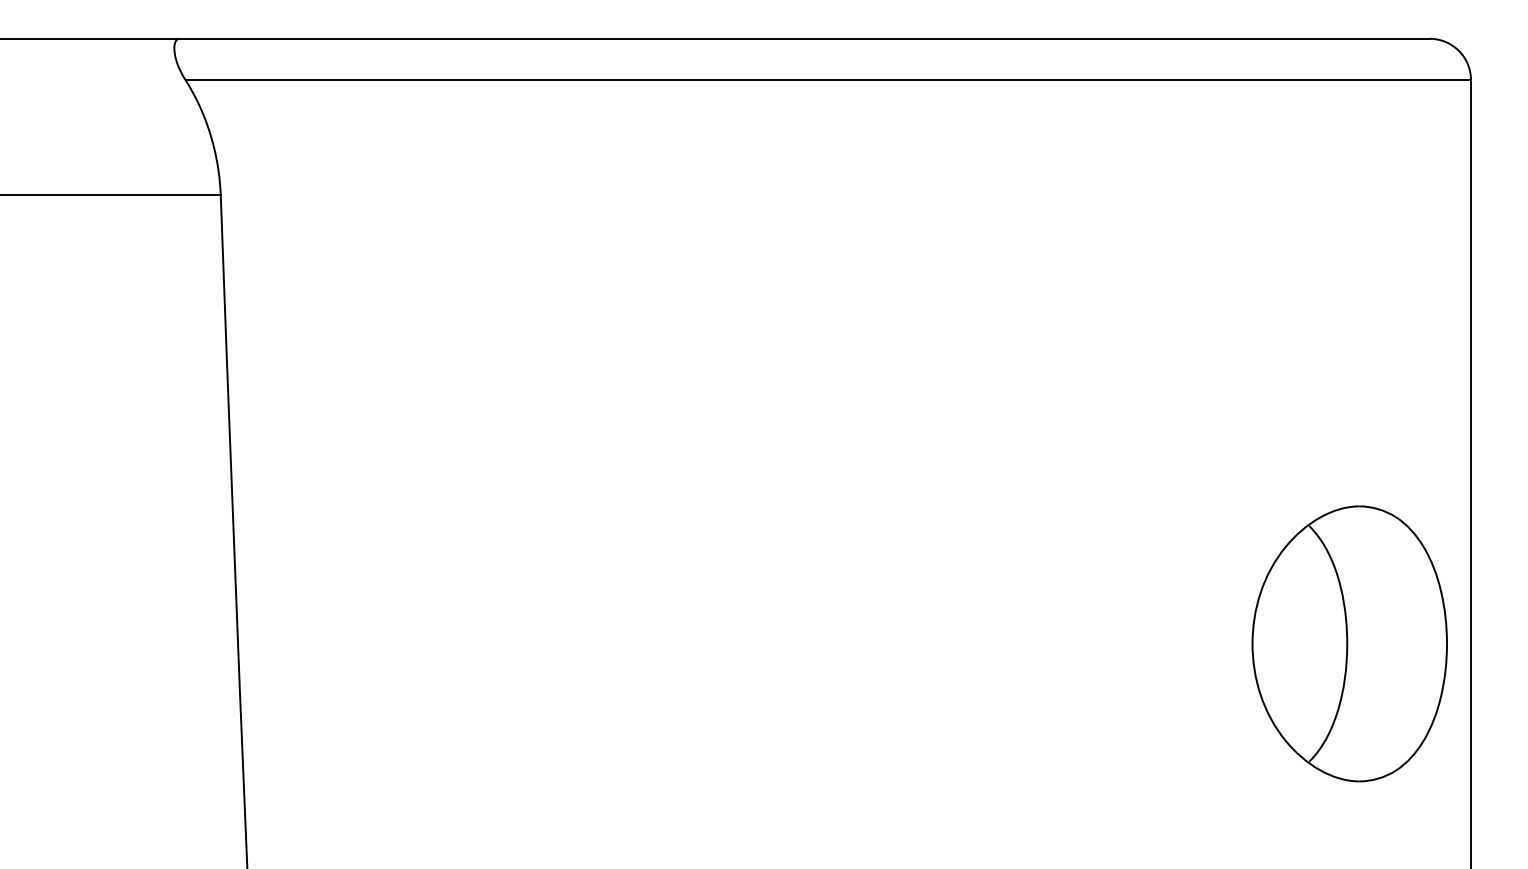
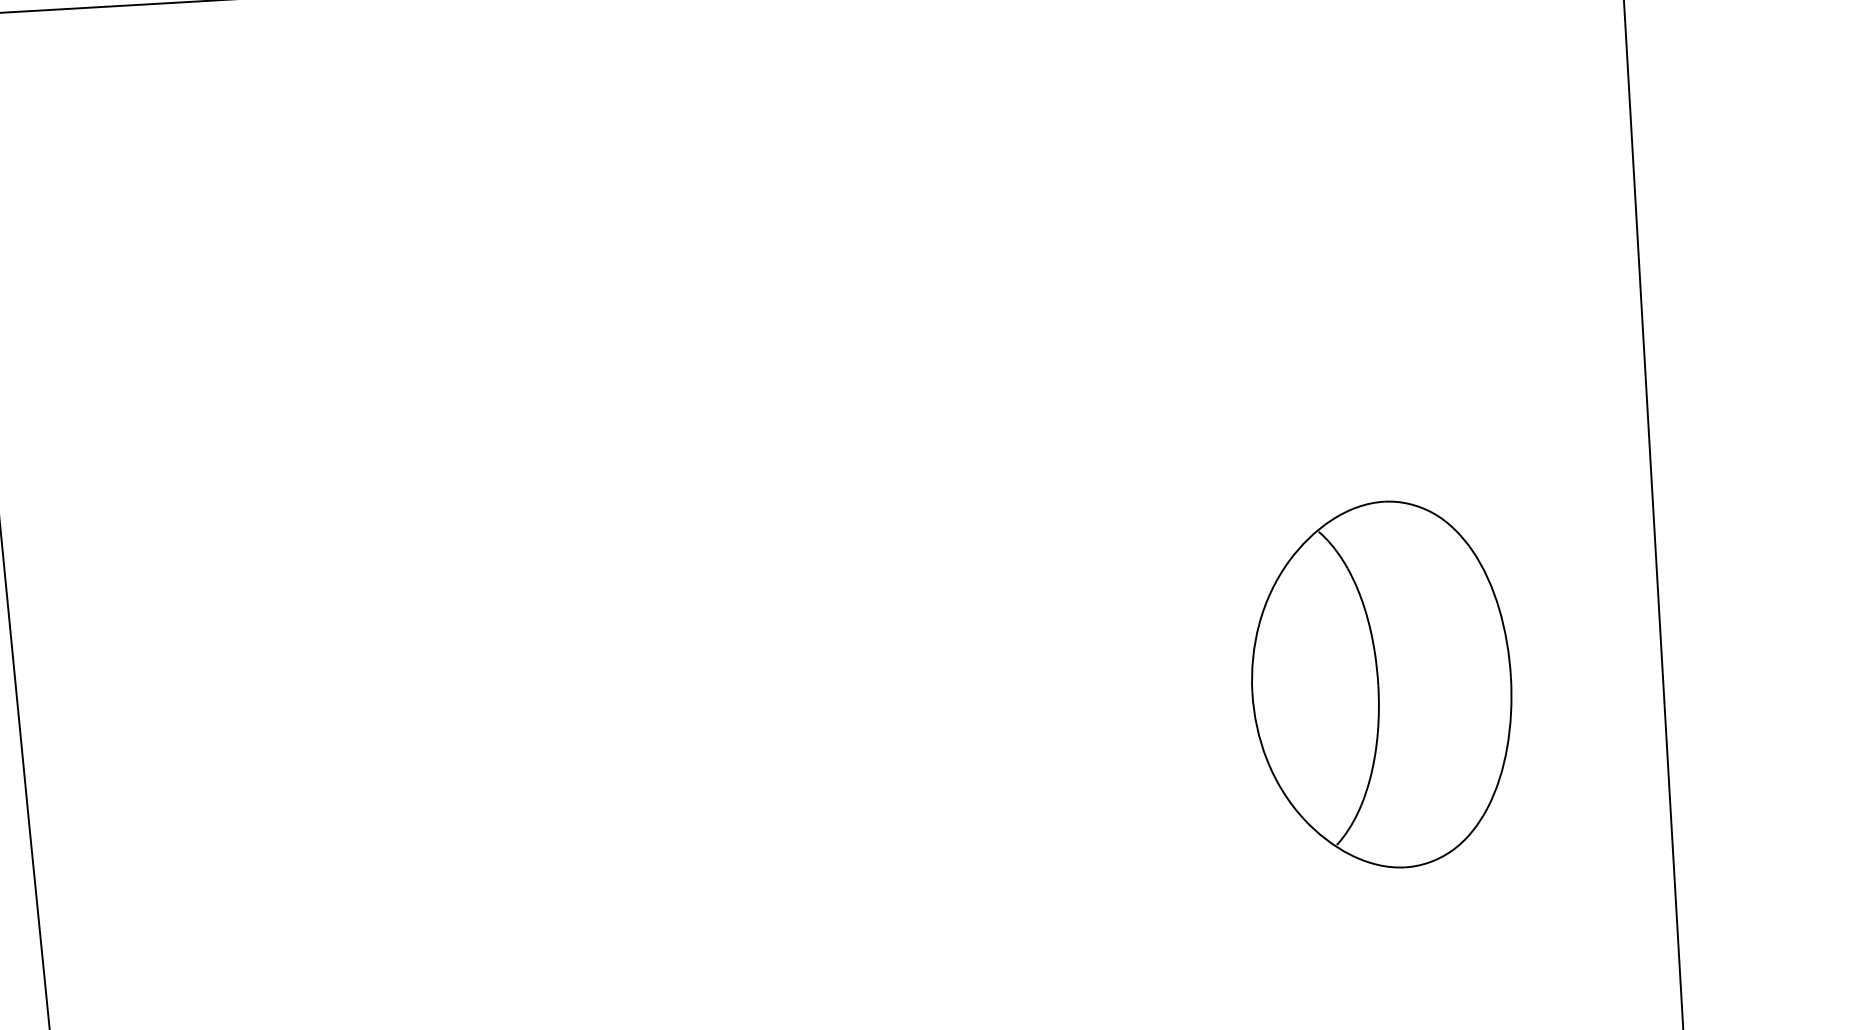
part: (1349, 643) -> (1381, 684), moved

